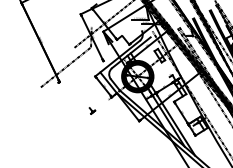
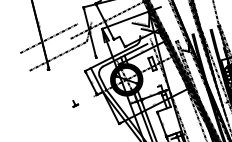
line: (53, 51) -> (49, 38), added

